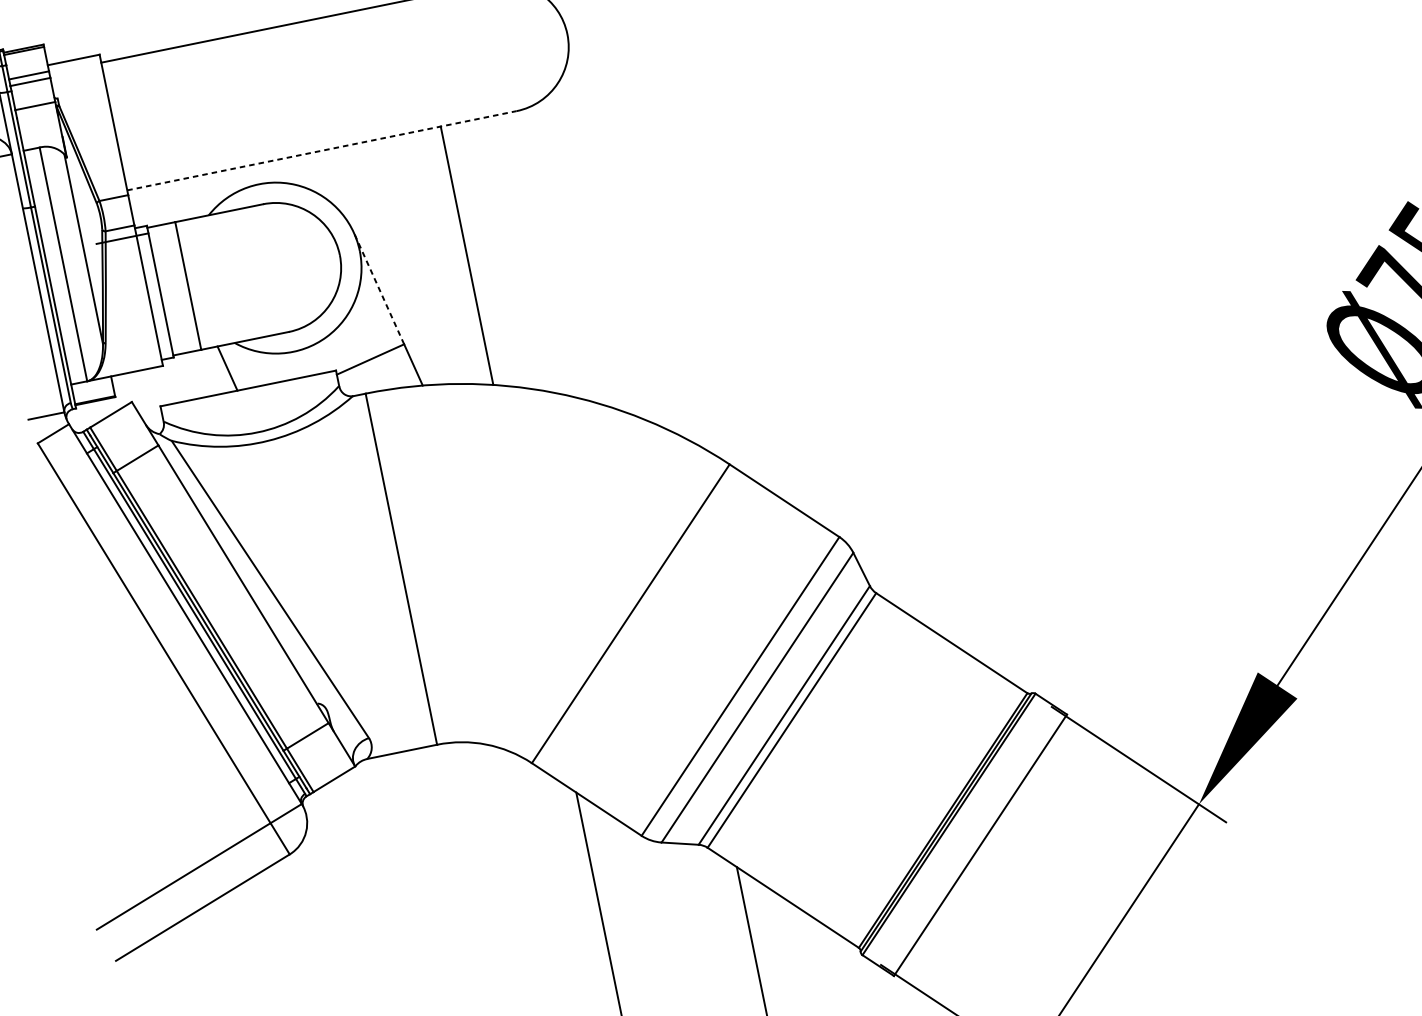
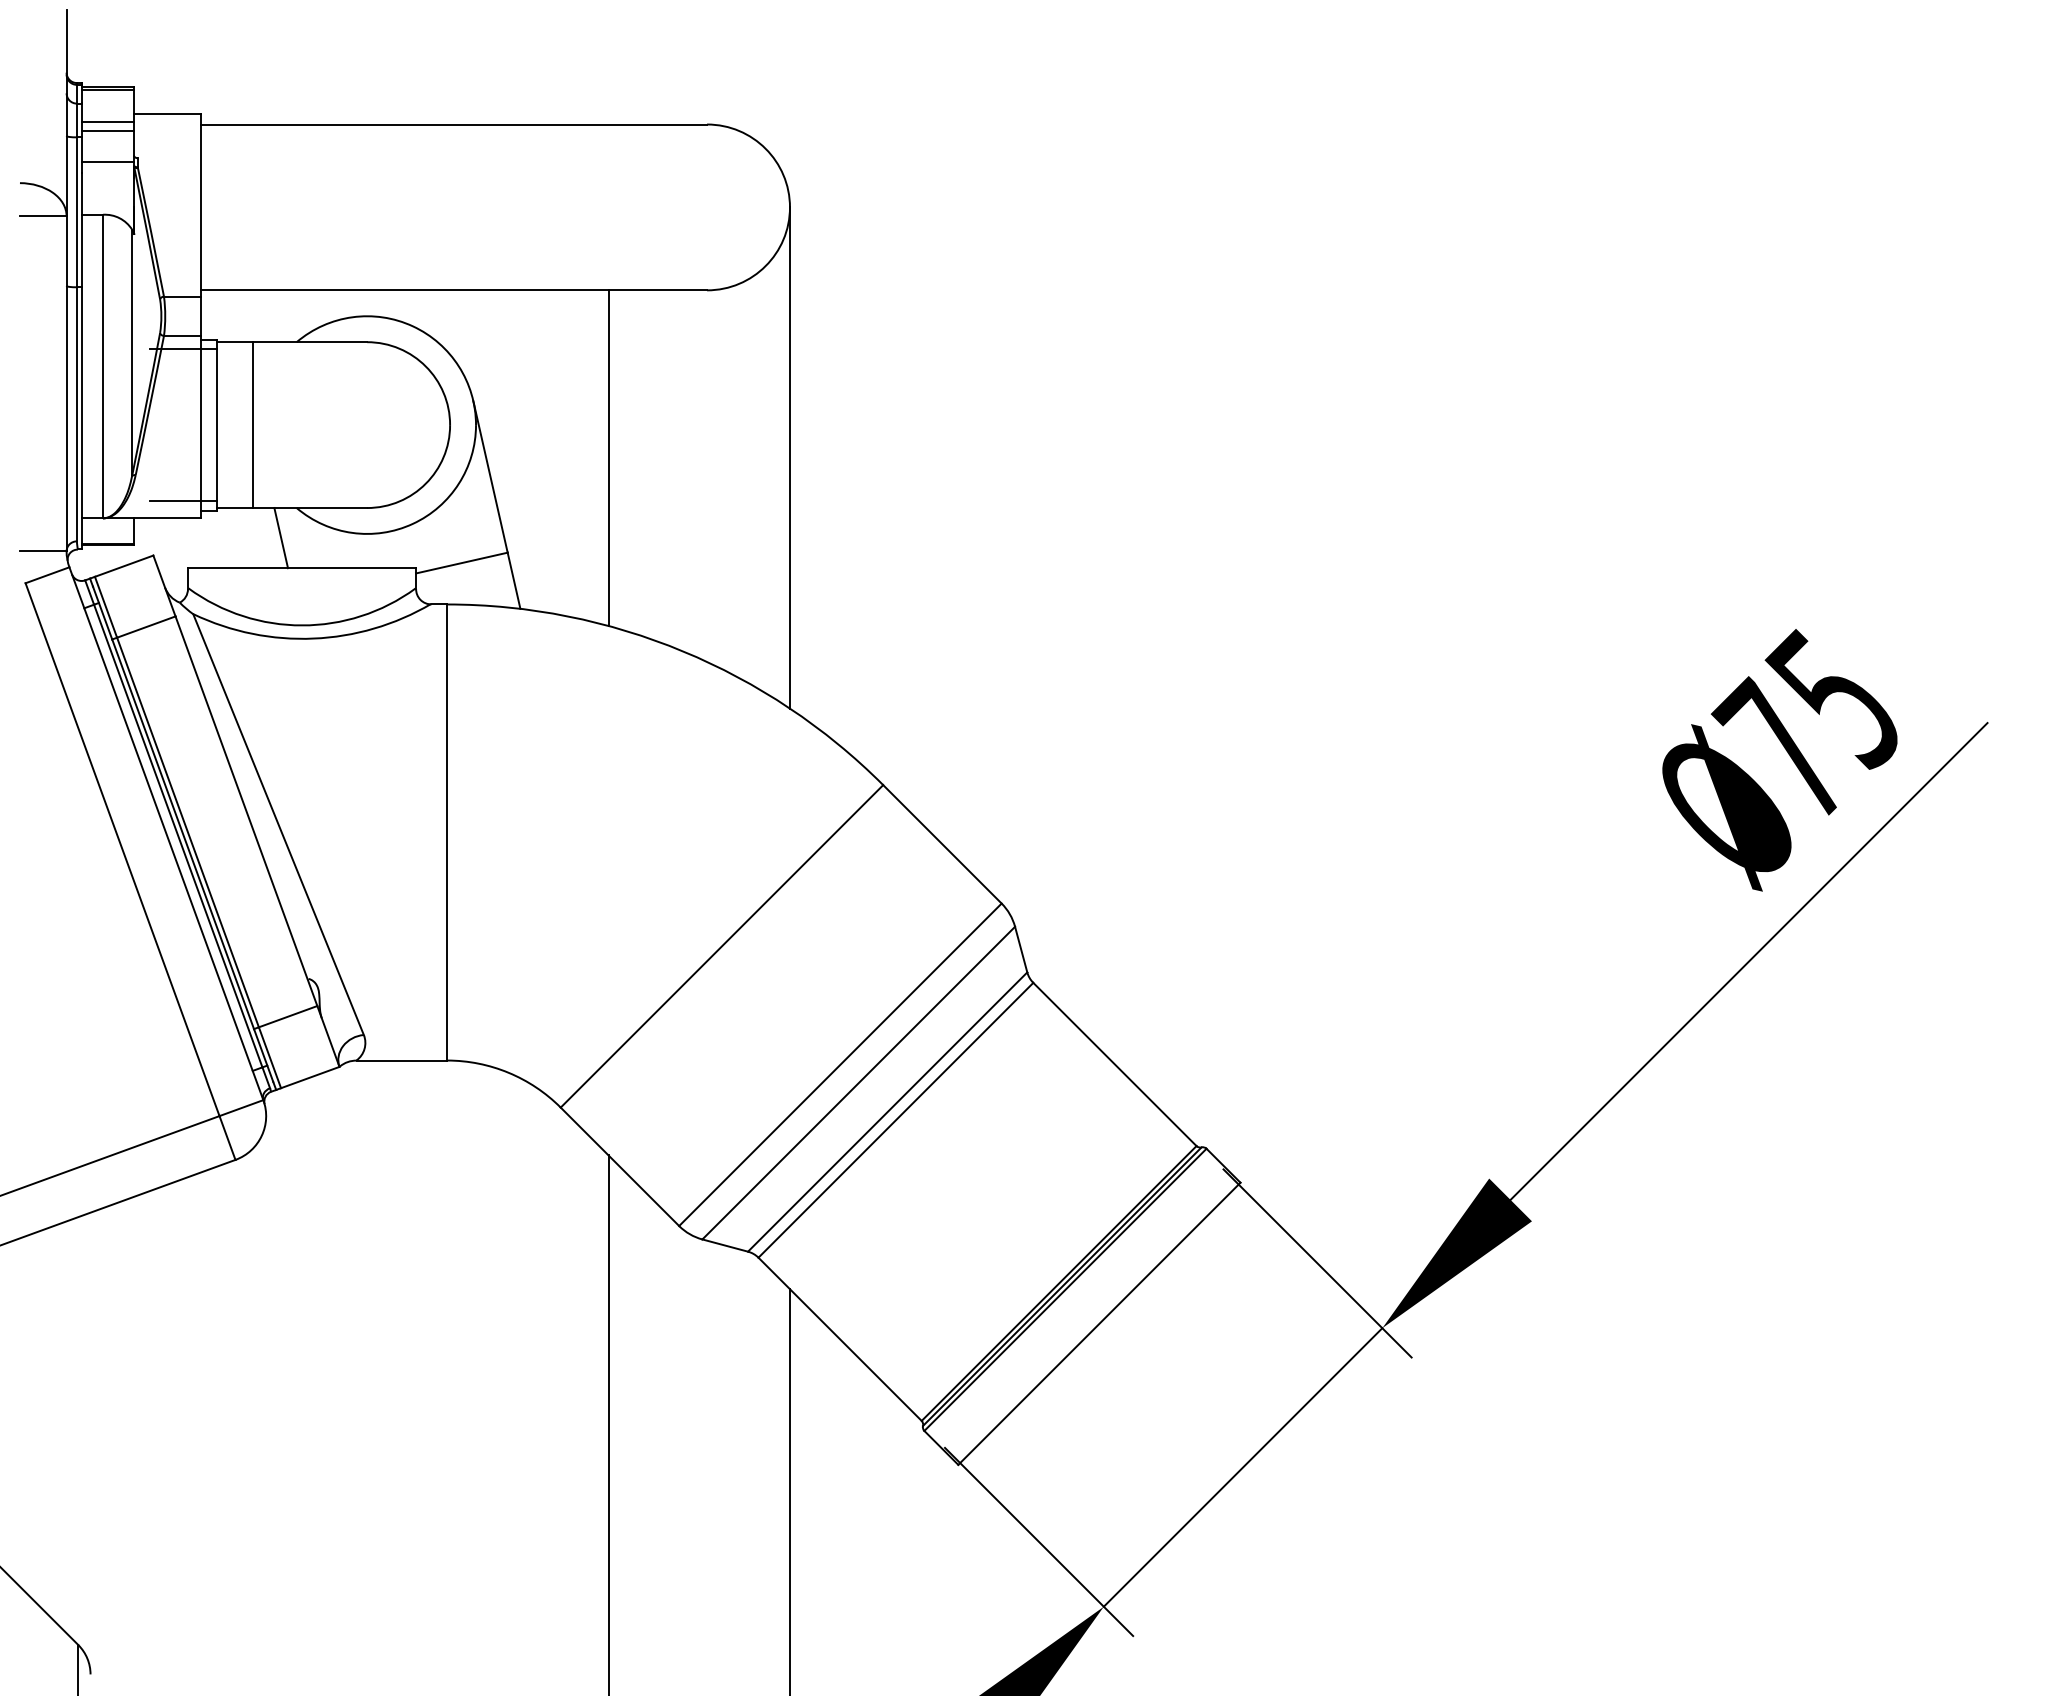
line: (322, 150) -> (454, 290), dashed -> solid
line: (606, 226) -> (789, 457), added
line: (379, 288) -> (490, 476), dashed -> solid
line: (145, 355) -> (182, 500), added

